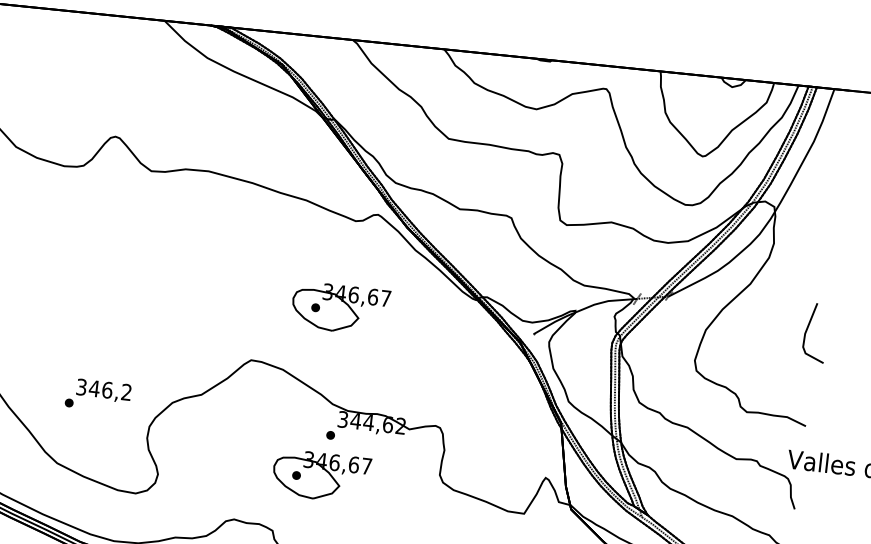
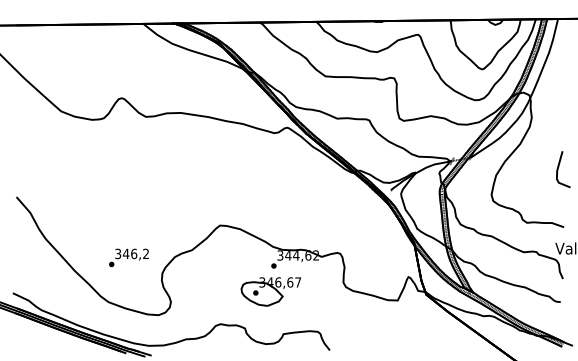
part: (339, 308) -> (270, 187), removed

